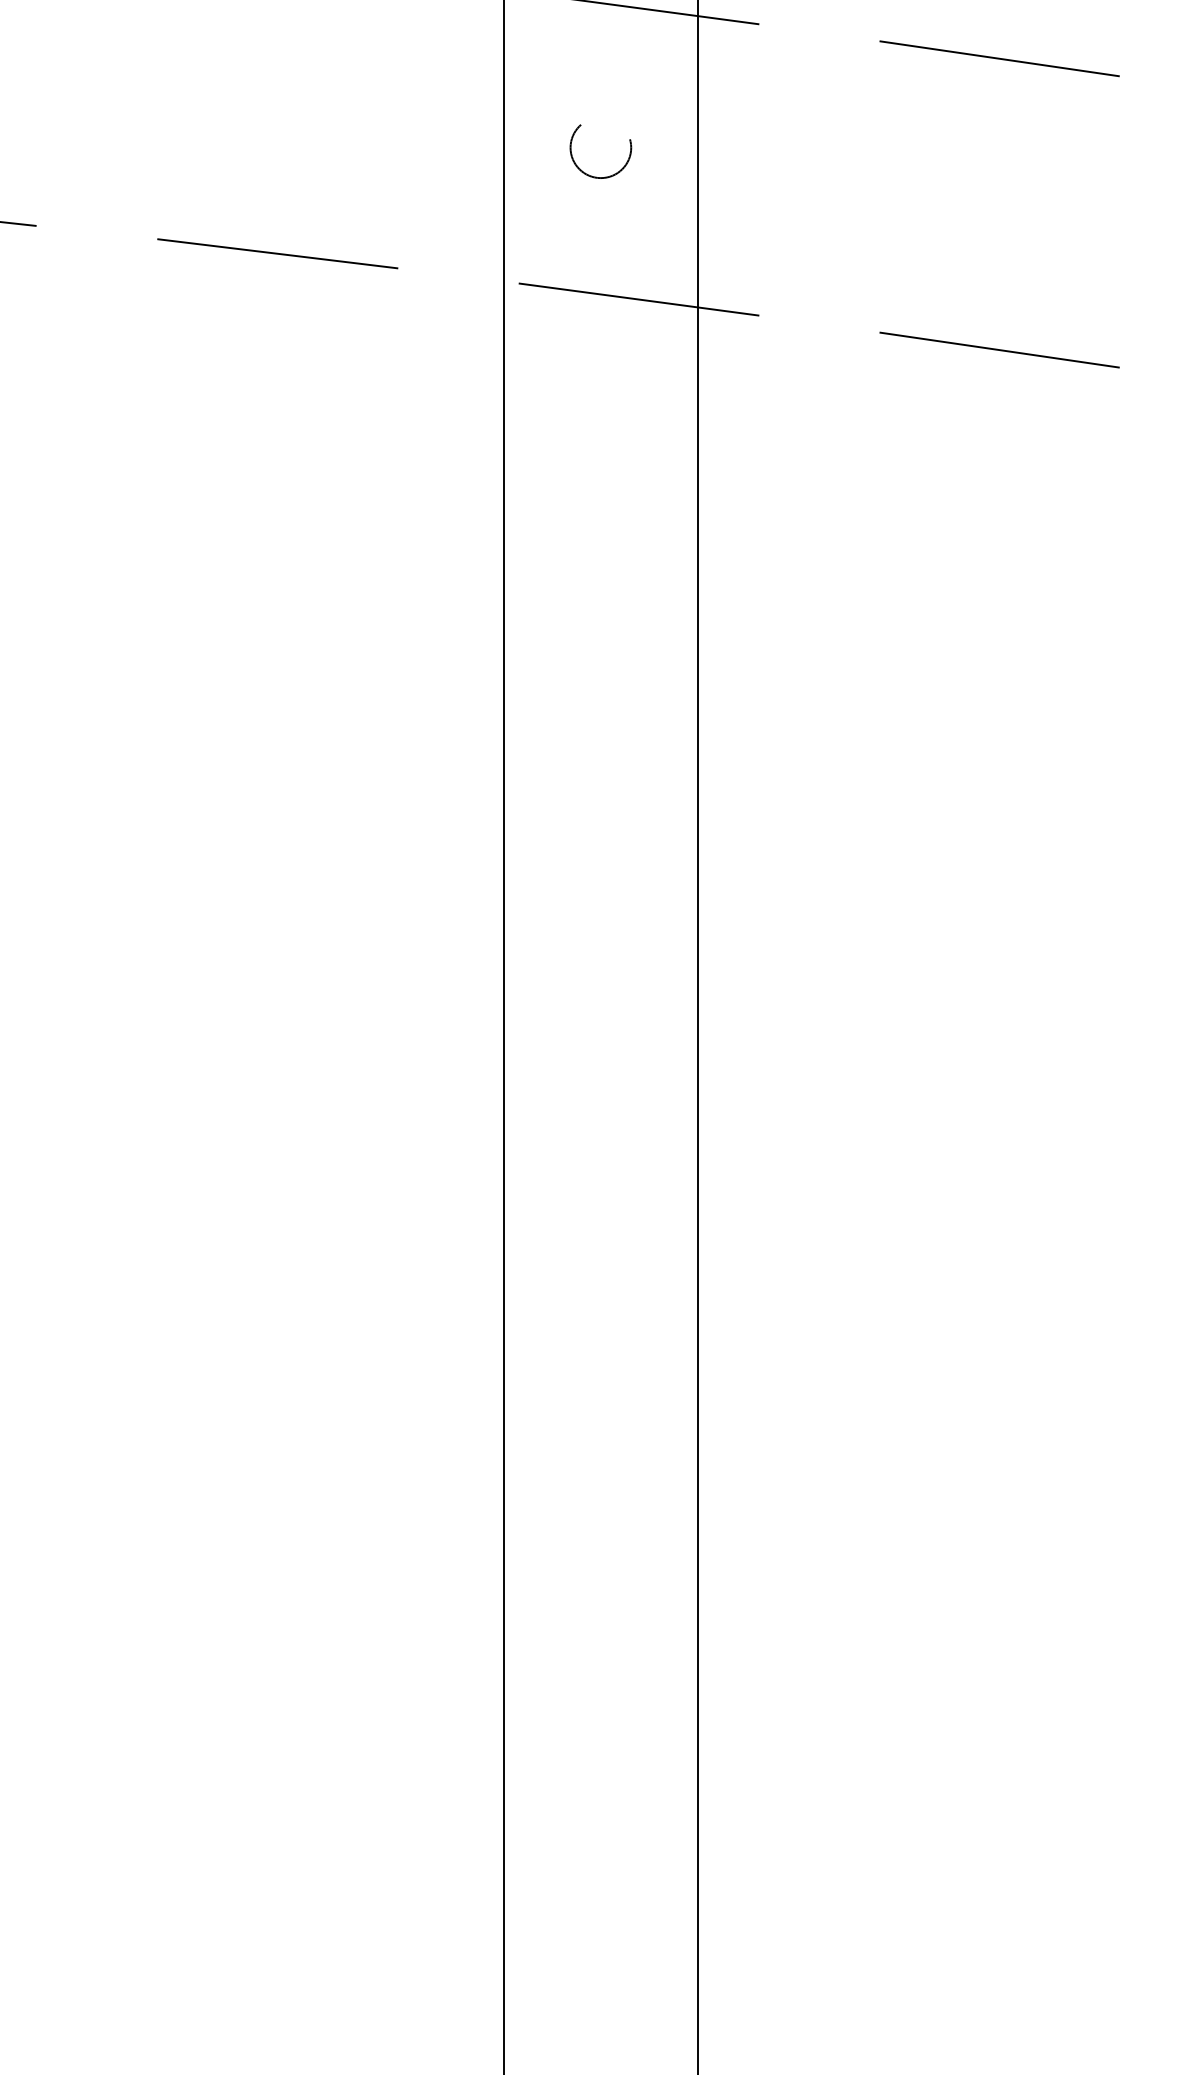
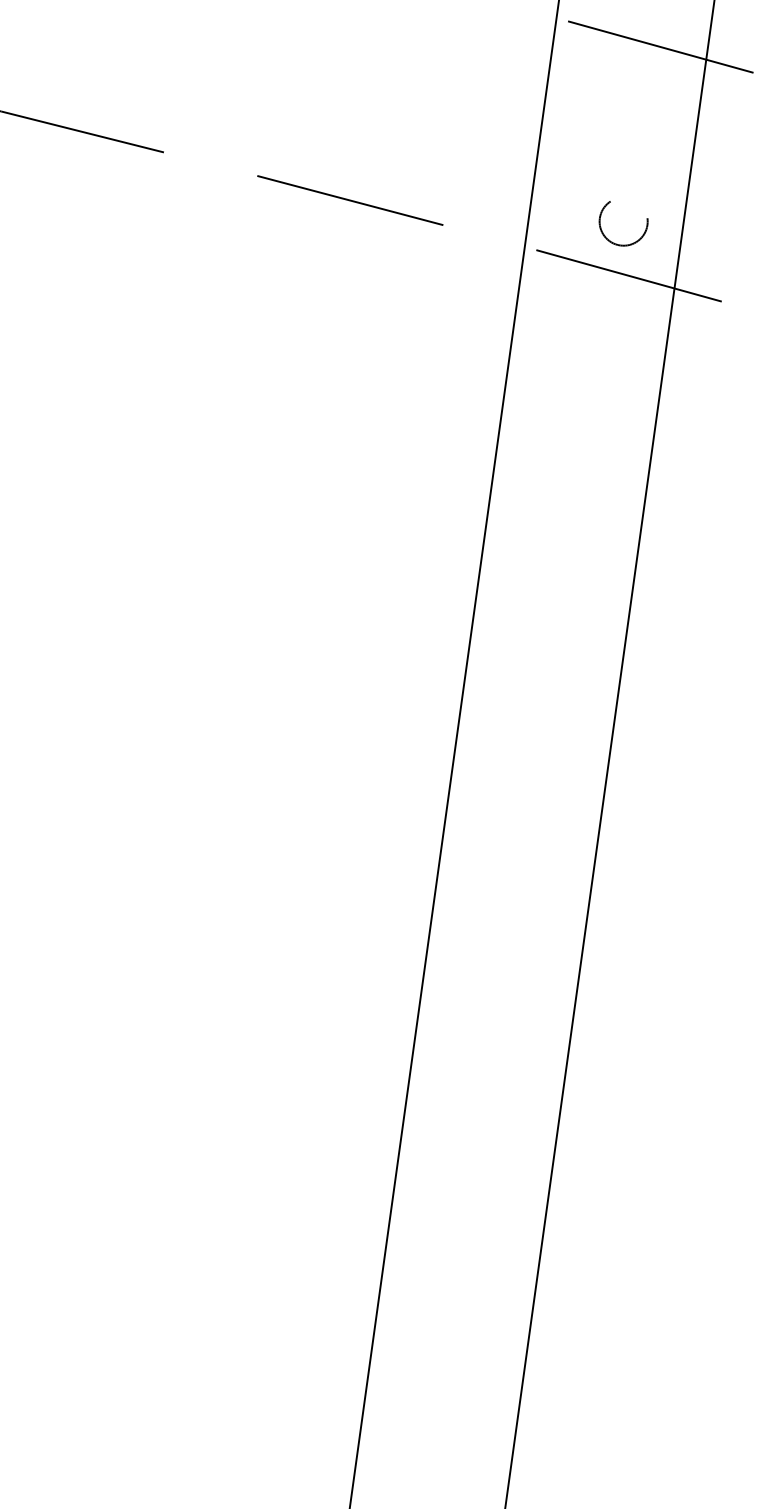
circle: (600, 151) -> (622, 224), moved

